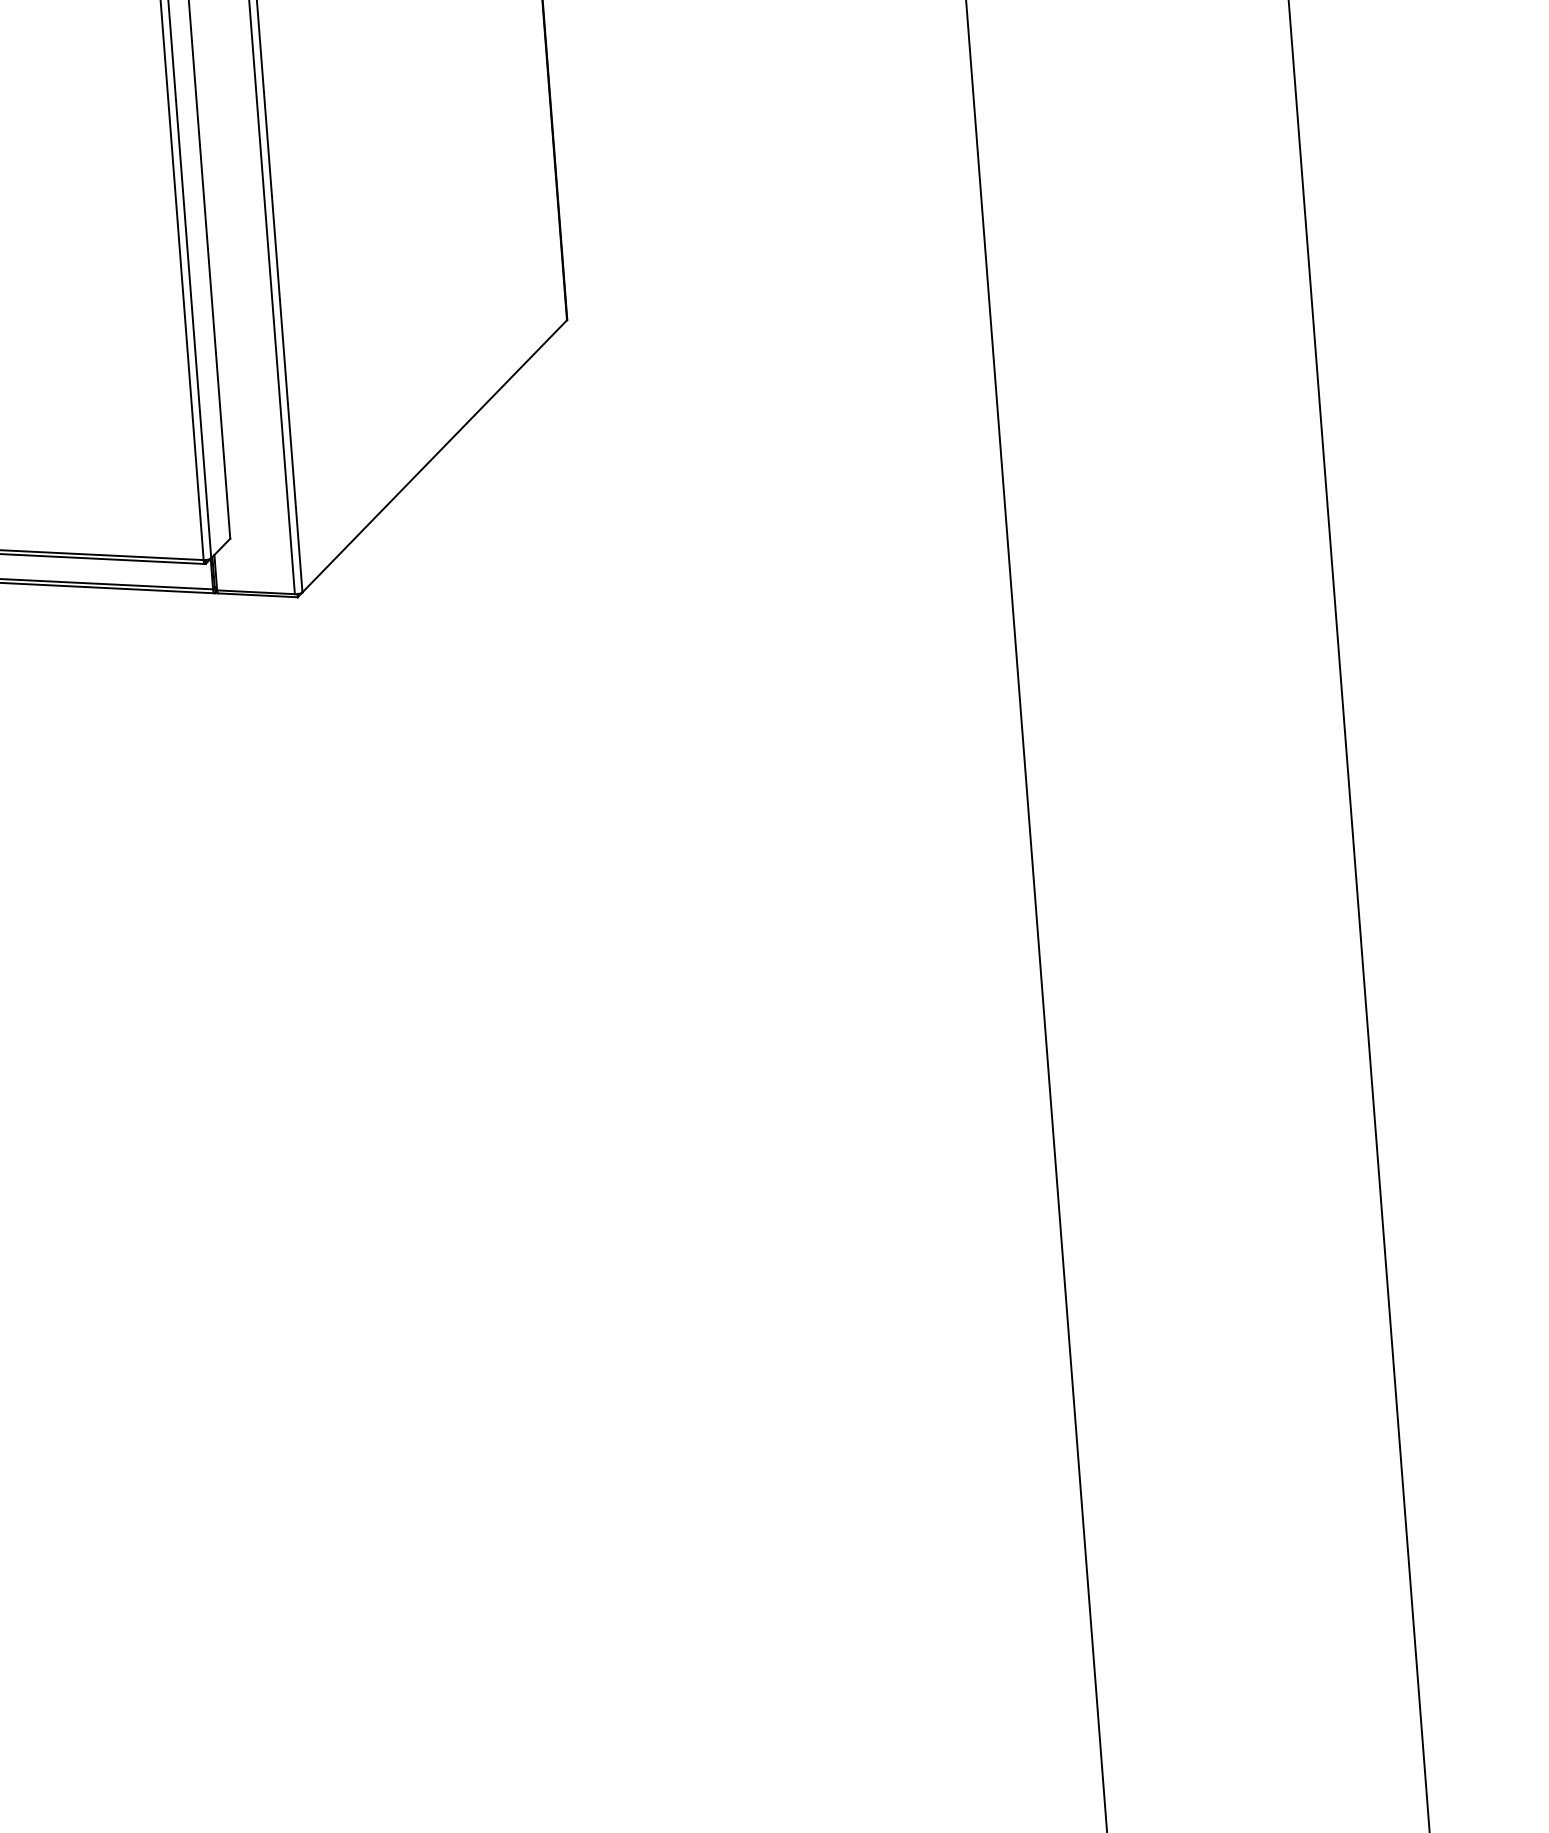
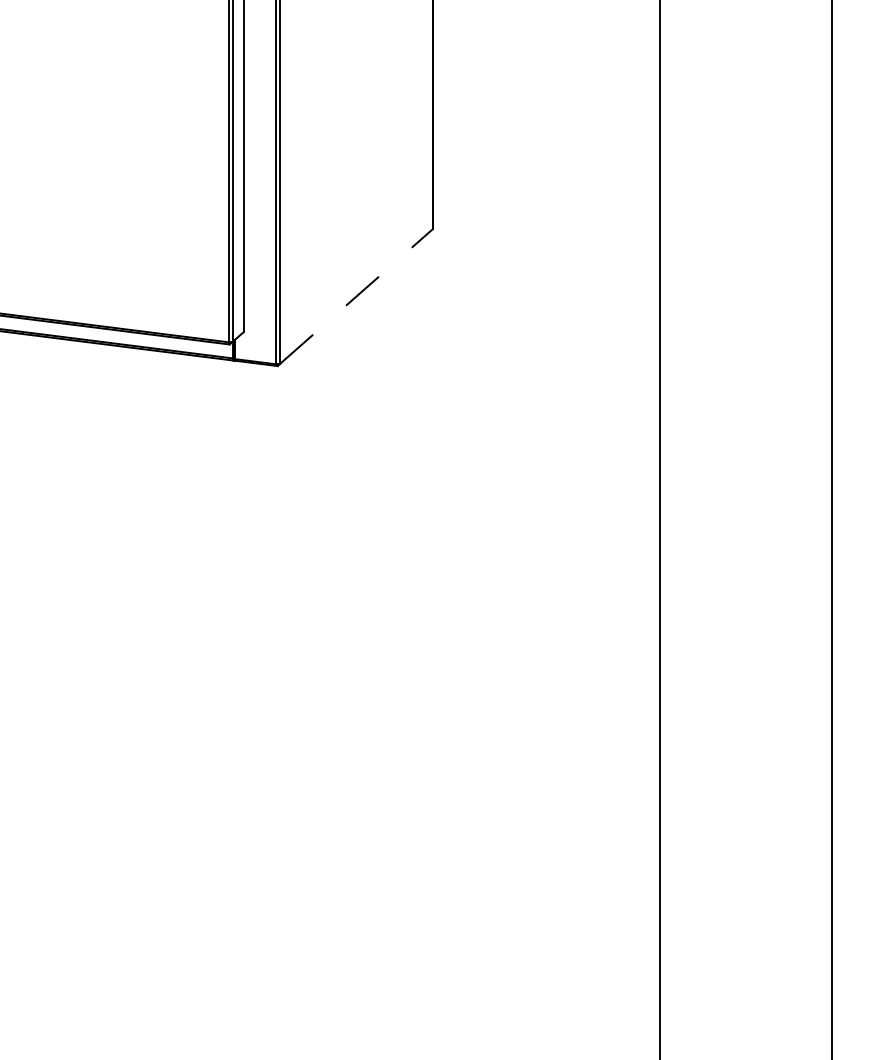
line: (434, 456) -> (356, 296), solid -> dashed

